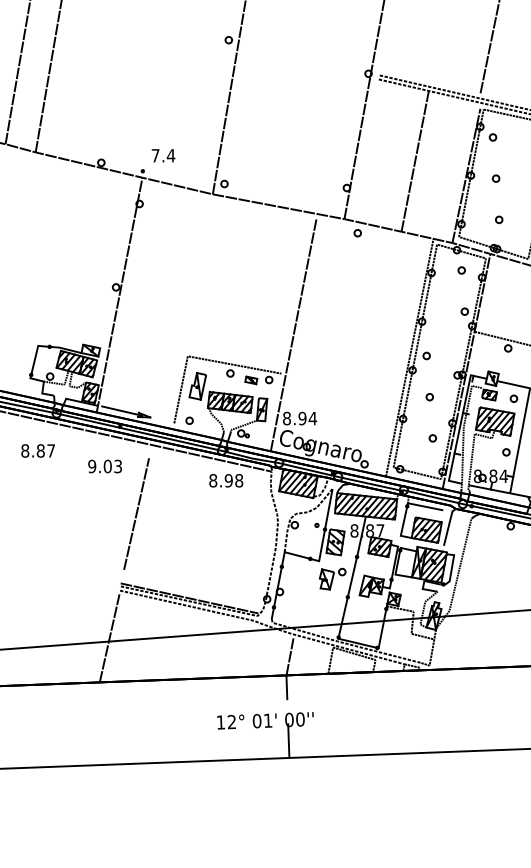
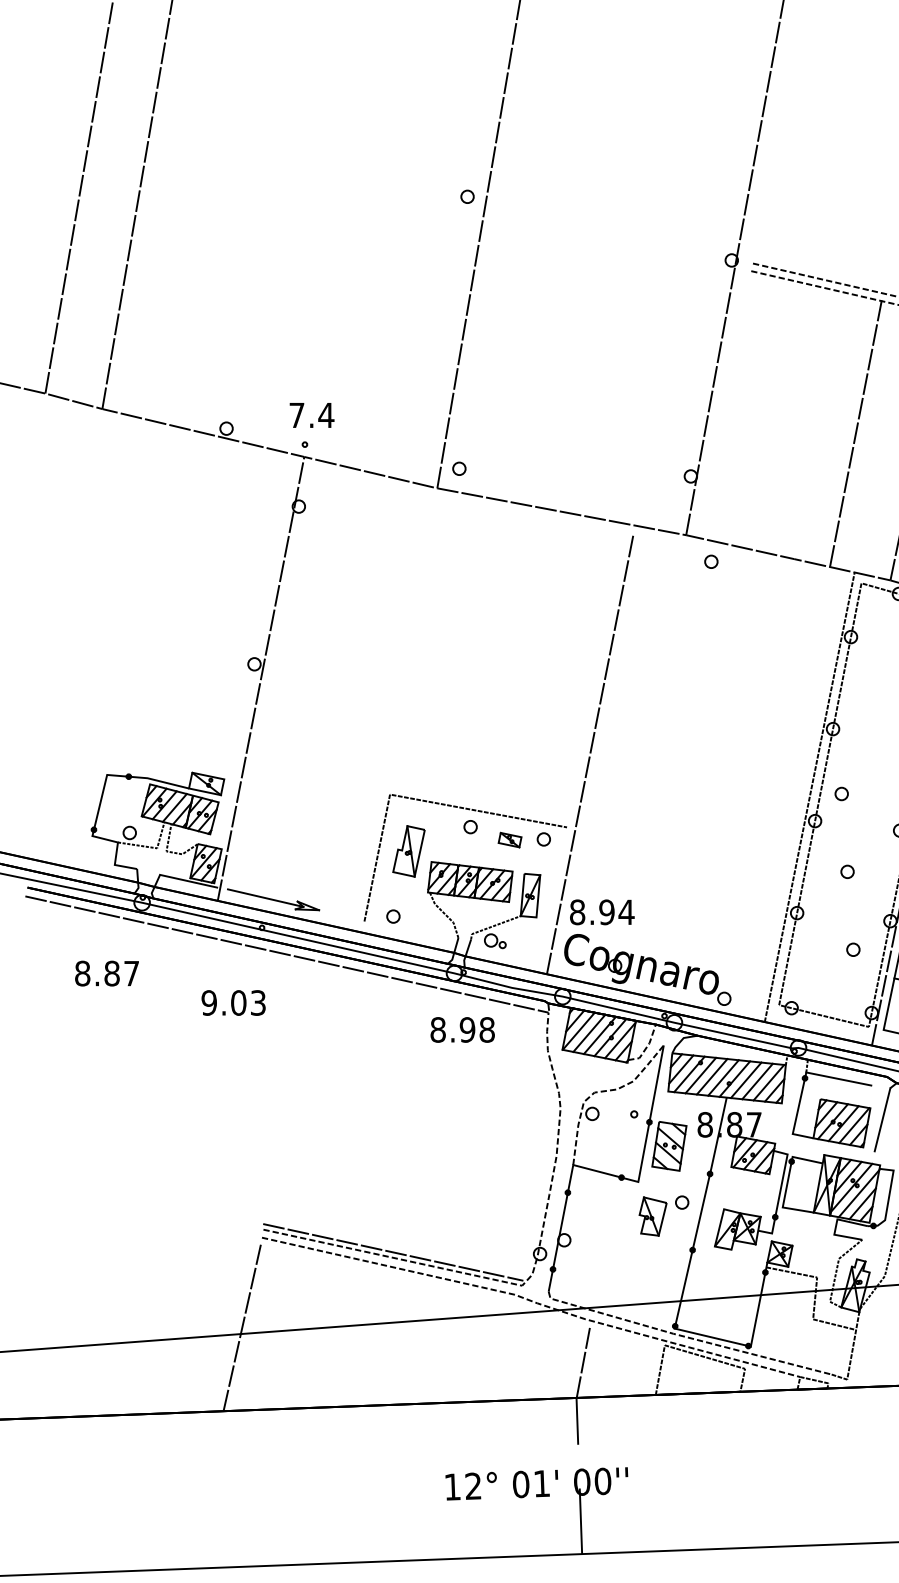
text: (163, 155) -> (311, 414), moved
line: (414, 160) -> (854, 431), moved
line: (136, 513) -> (292, 1091), removed

